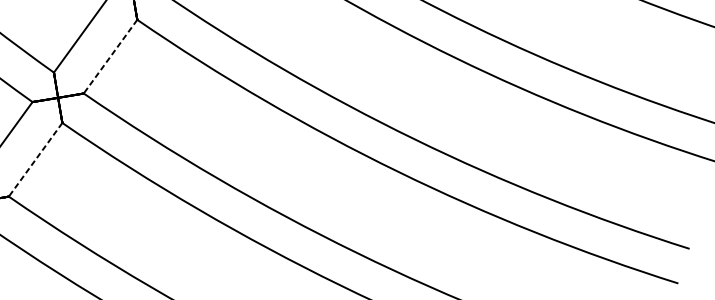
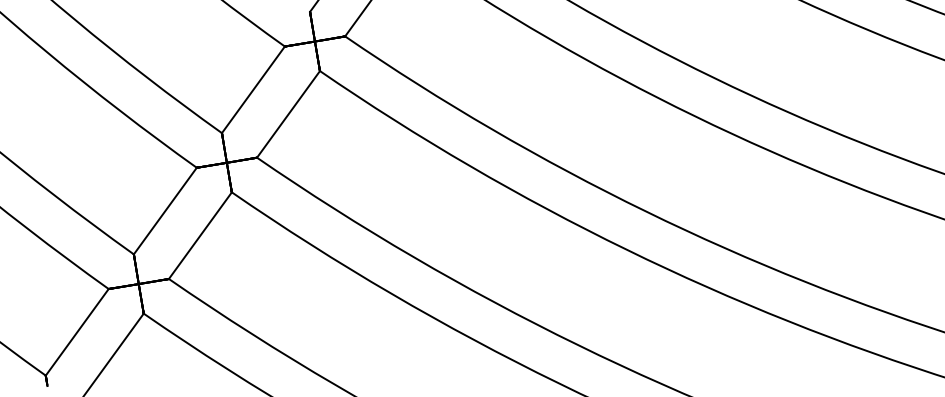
line: (110, 56) -> (288, 114), dashed -> solid
line: (35, 159) -> (200, 235), dashed -> solid

